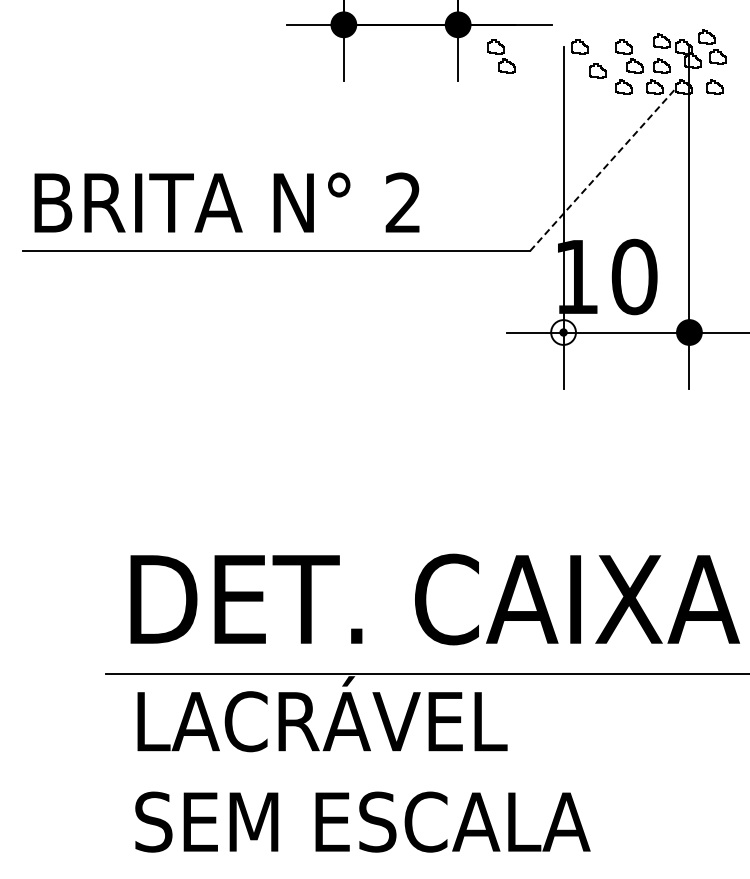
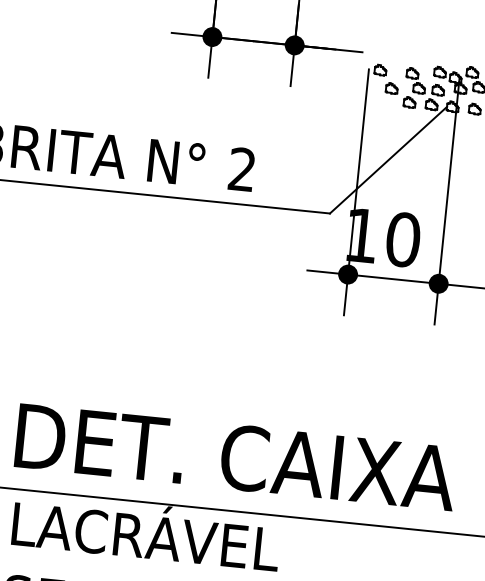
part: (501, 56) -> (323, 71), removed
line: (603, 169) -> (388, 160), dashed -> solid
fill: (563, 332) -> (348, 274), added

